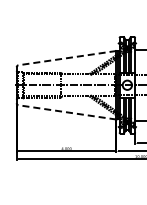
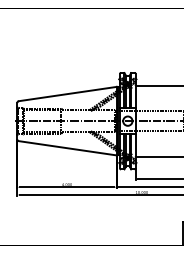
line: (67, 58) -> (67, 94), dashed -> solid
line: (67, 112) -> (67, 148), dashed -> solid

